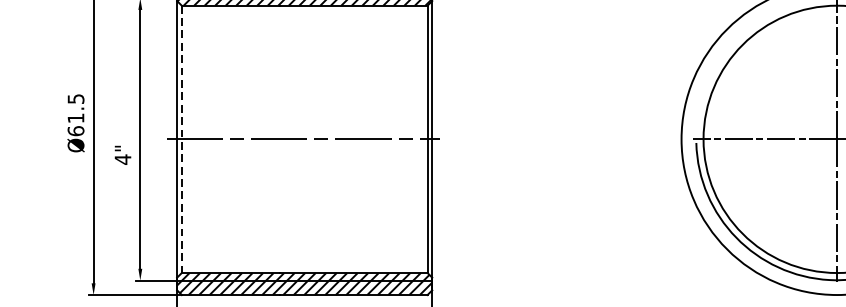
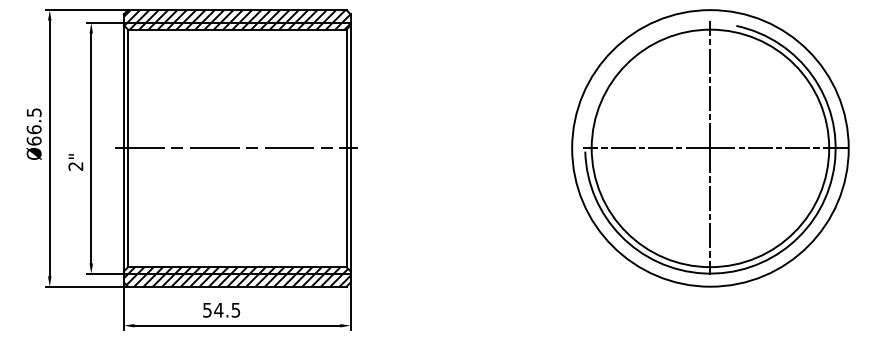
text: (75, 118) -> (33, 129), Ø61.5 -> Ø66.5
line: (182, 139) -> (128, 148), dashed -> solid
text: (122, 159) -> (75, 166), 4" -> 2"

